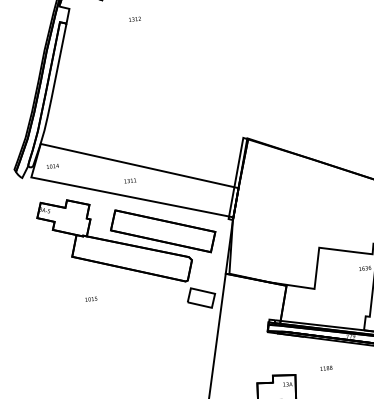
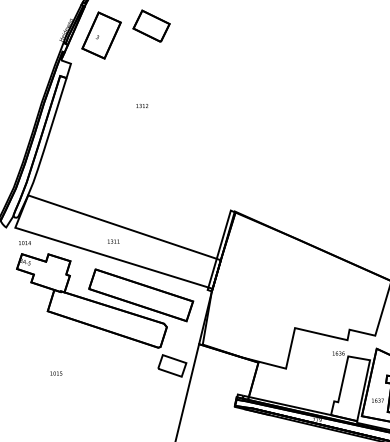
text: (135, 19) -> (142, 106), moved
text: (52, 166) -> (24, 243), moved
text: (91, 299) -> (56, 373), moved

